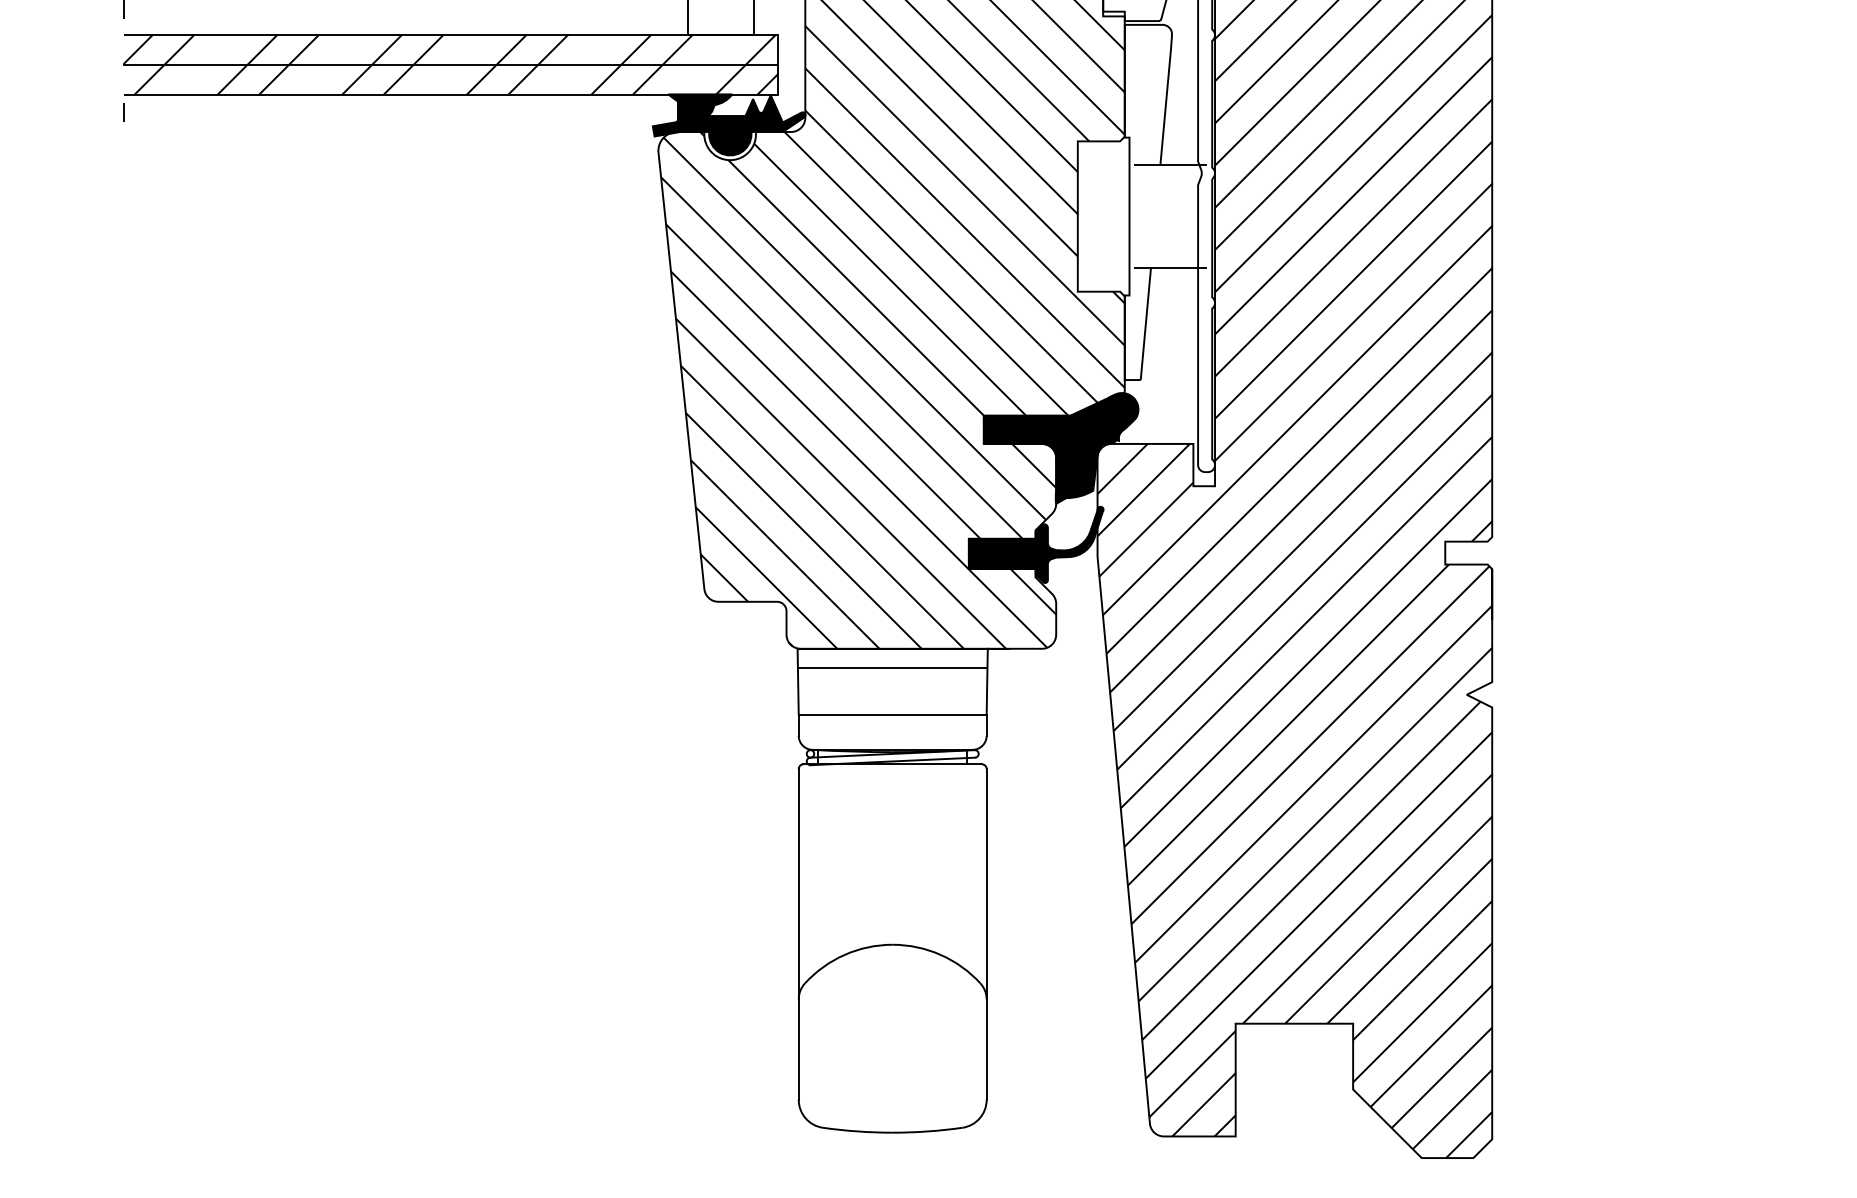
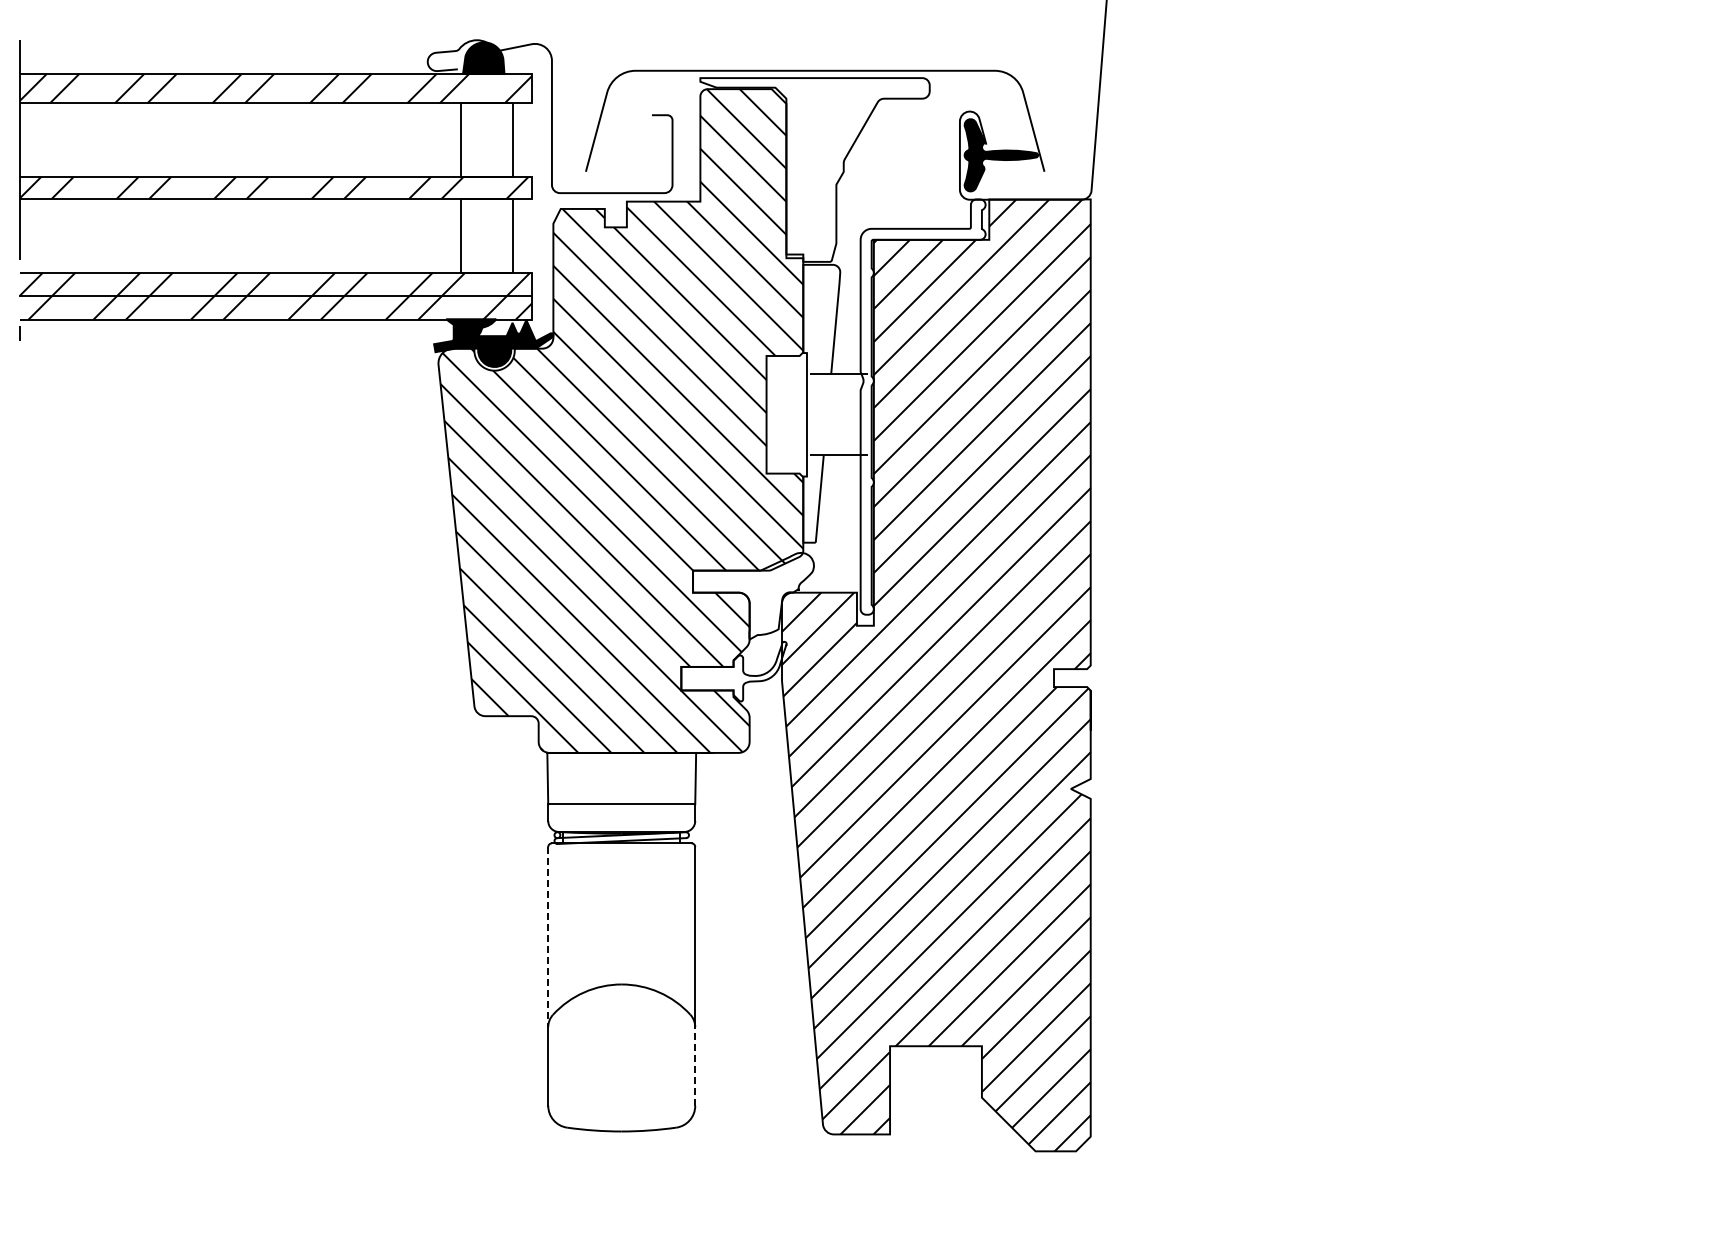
fill: (1061, 447) -> (753, 595), removed
fill: (1035, 544) -> (733, 671), removed
line: (892, 667) -> (621, 767), removed
line: (799, 884) -> (548, 937), solid -> dashed
line: (986, 1049) -> (695, 1066), solid -> dashed

